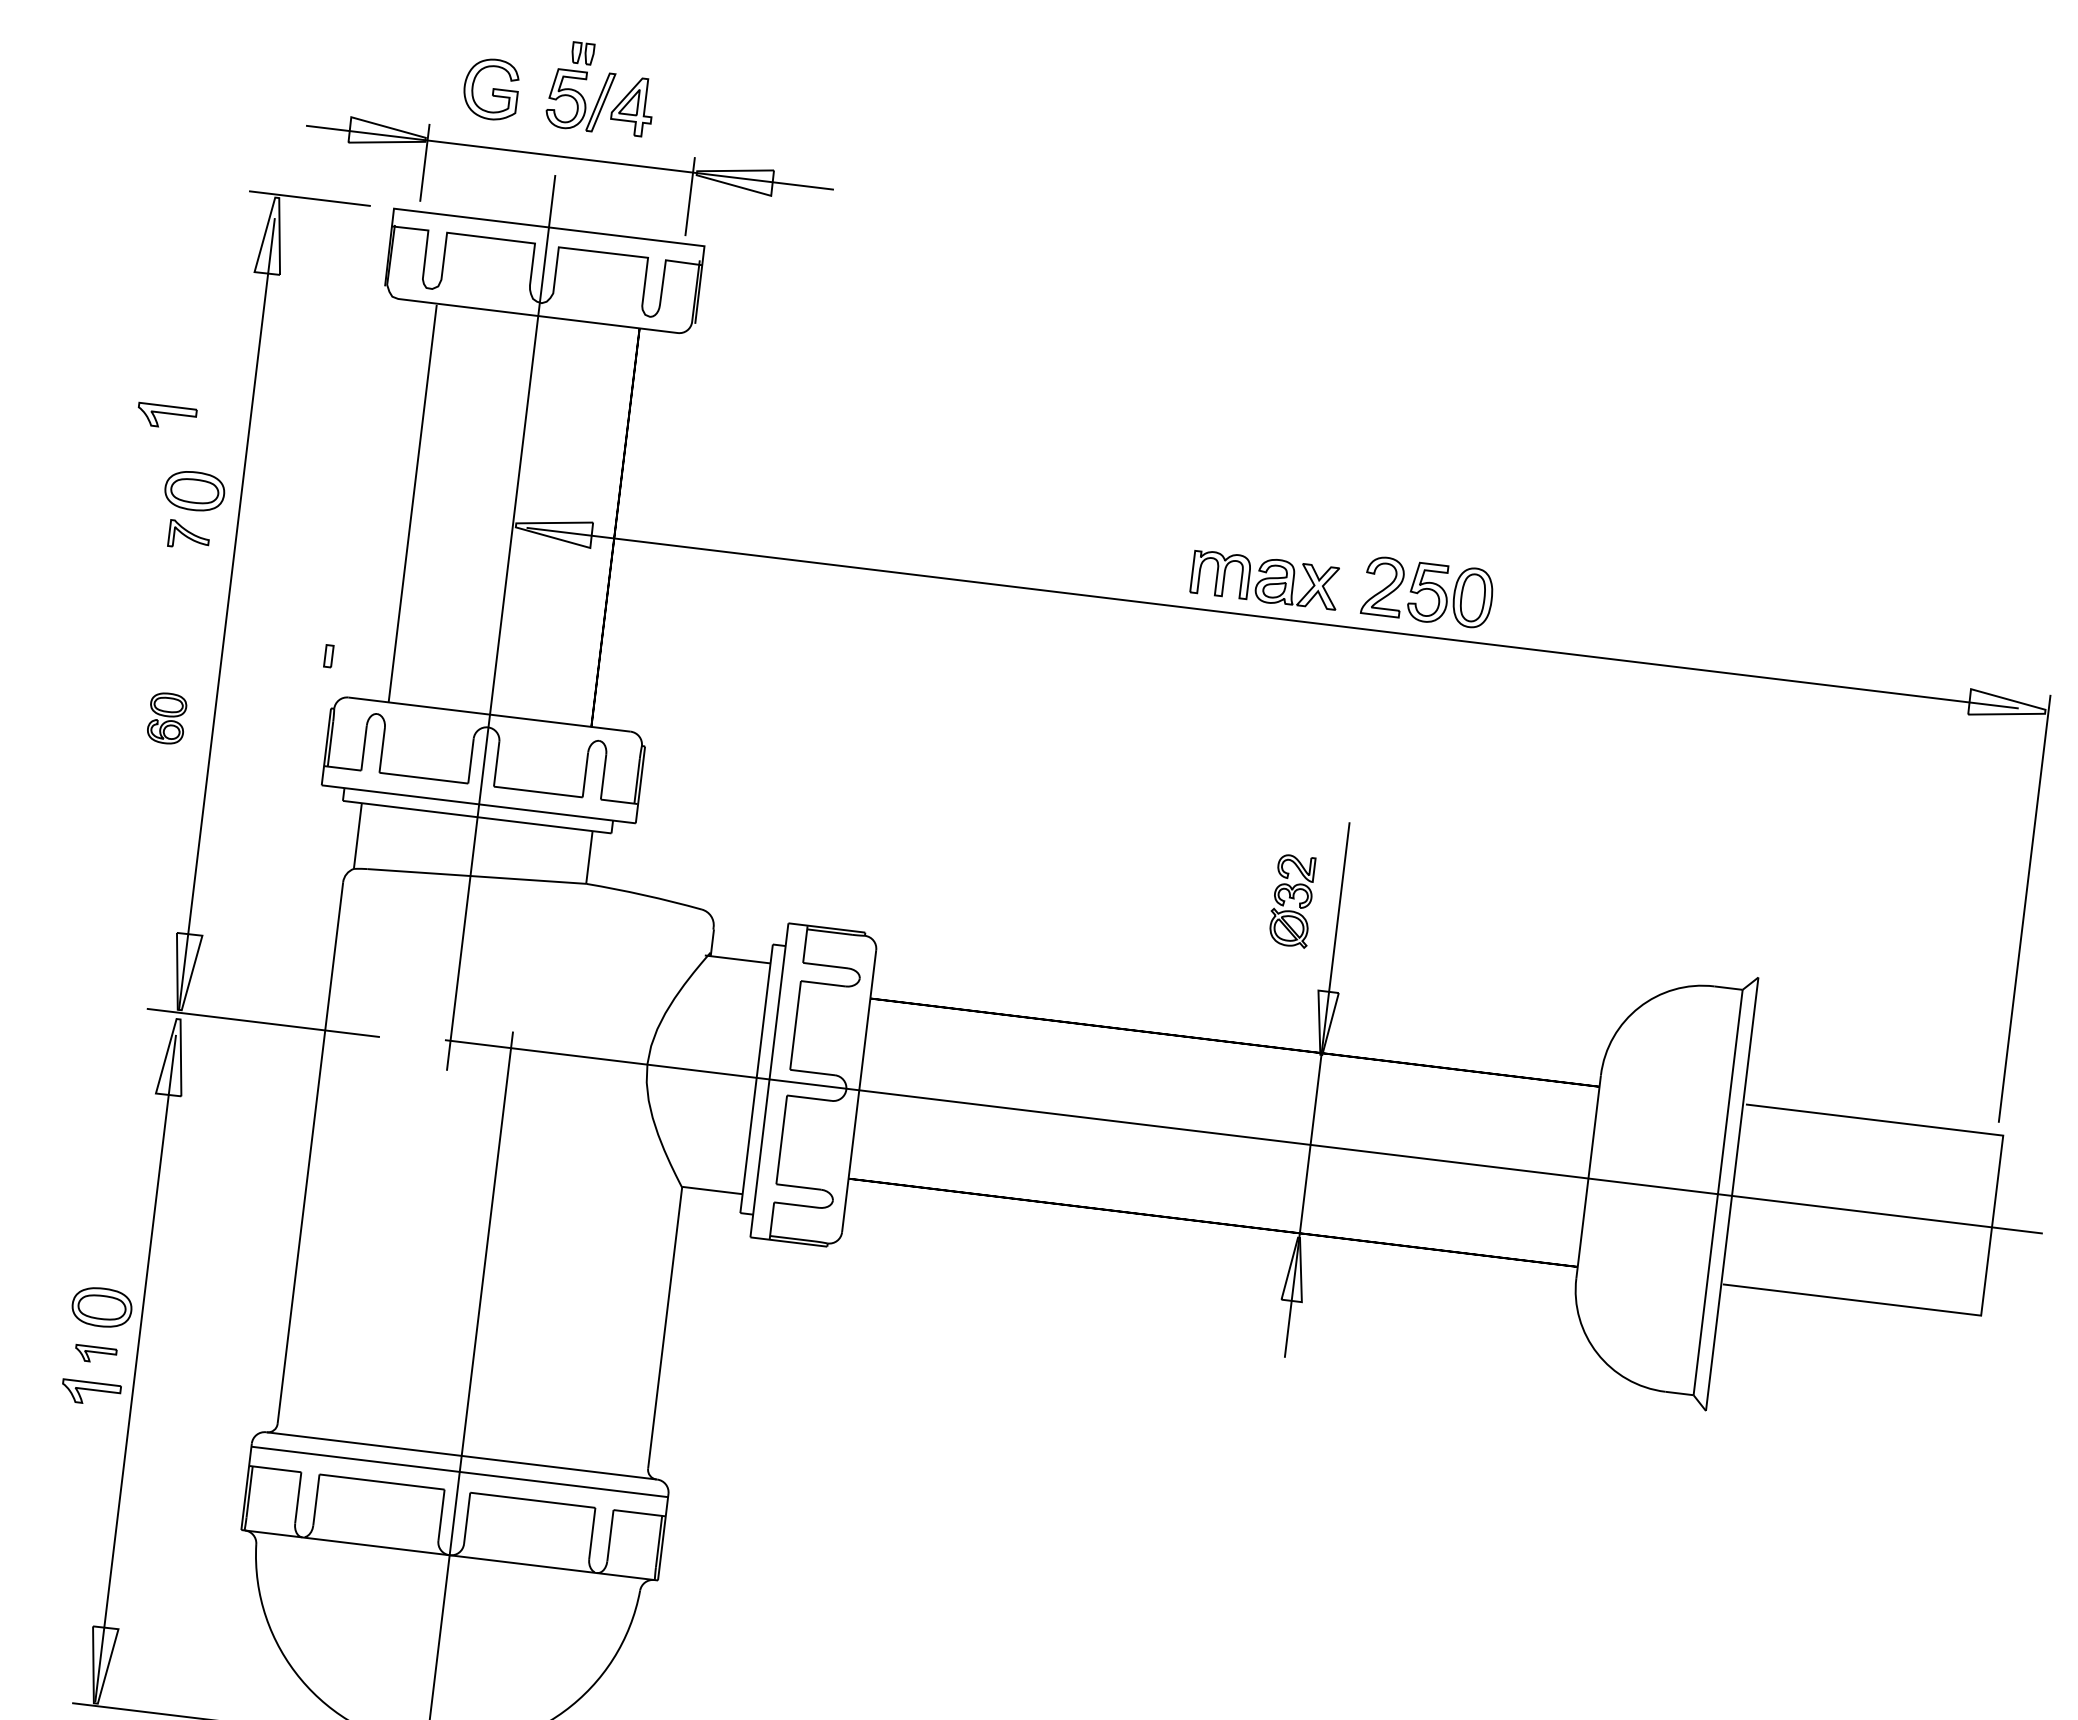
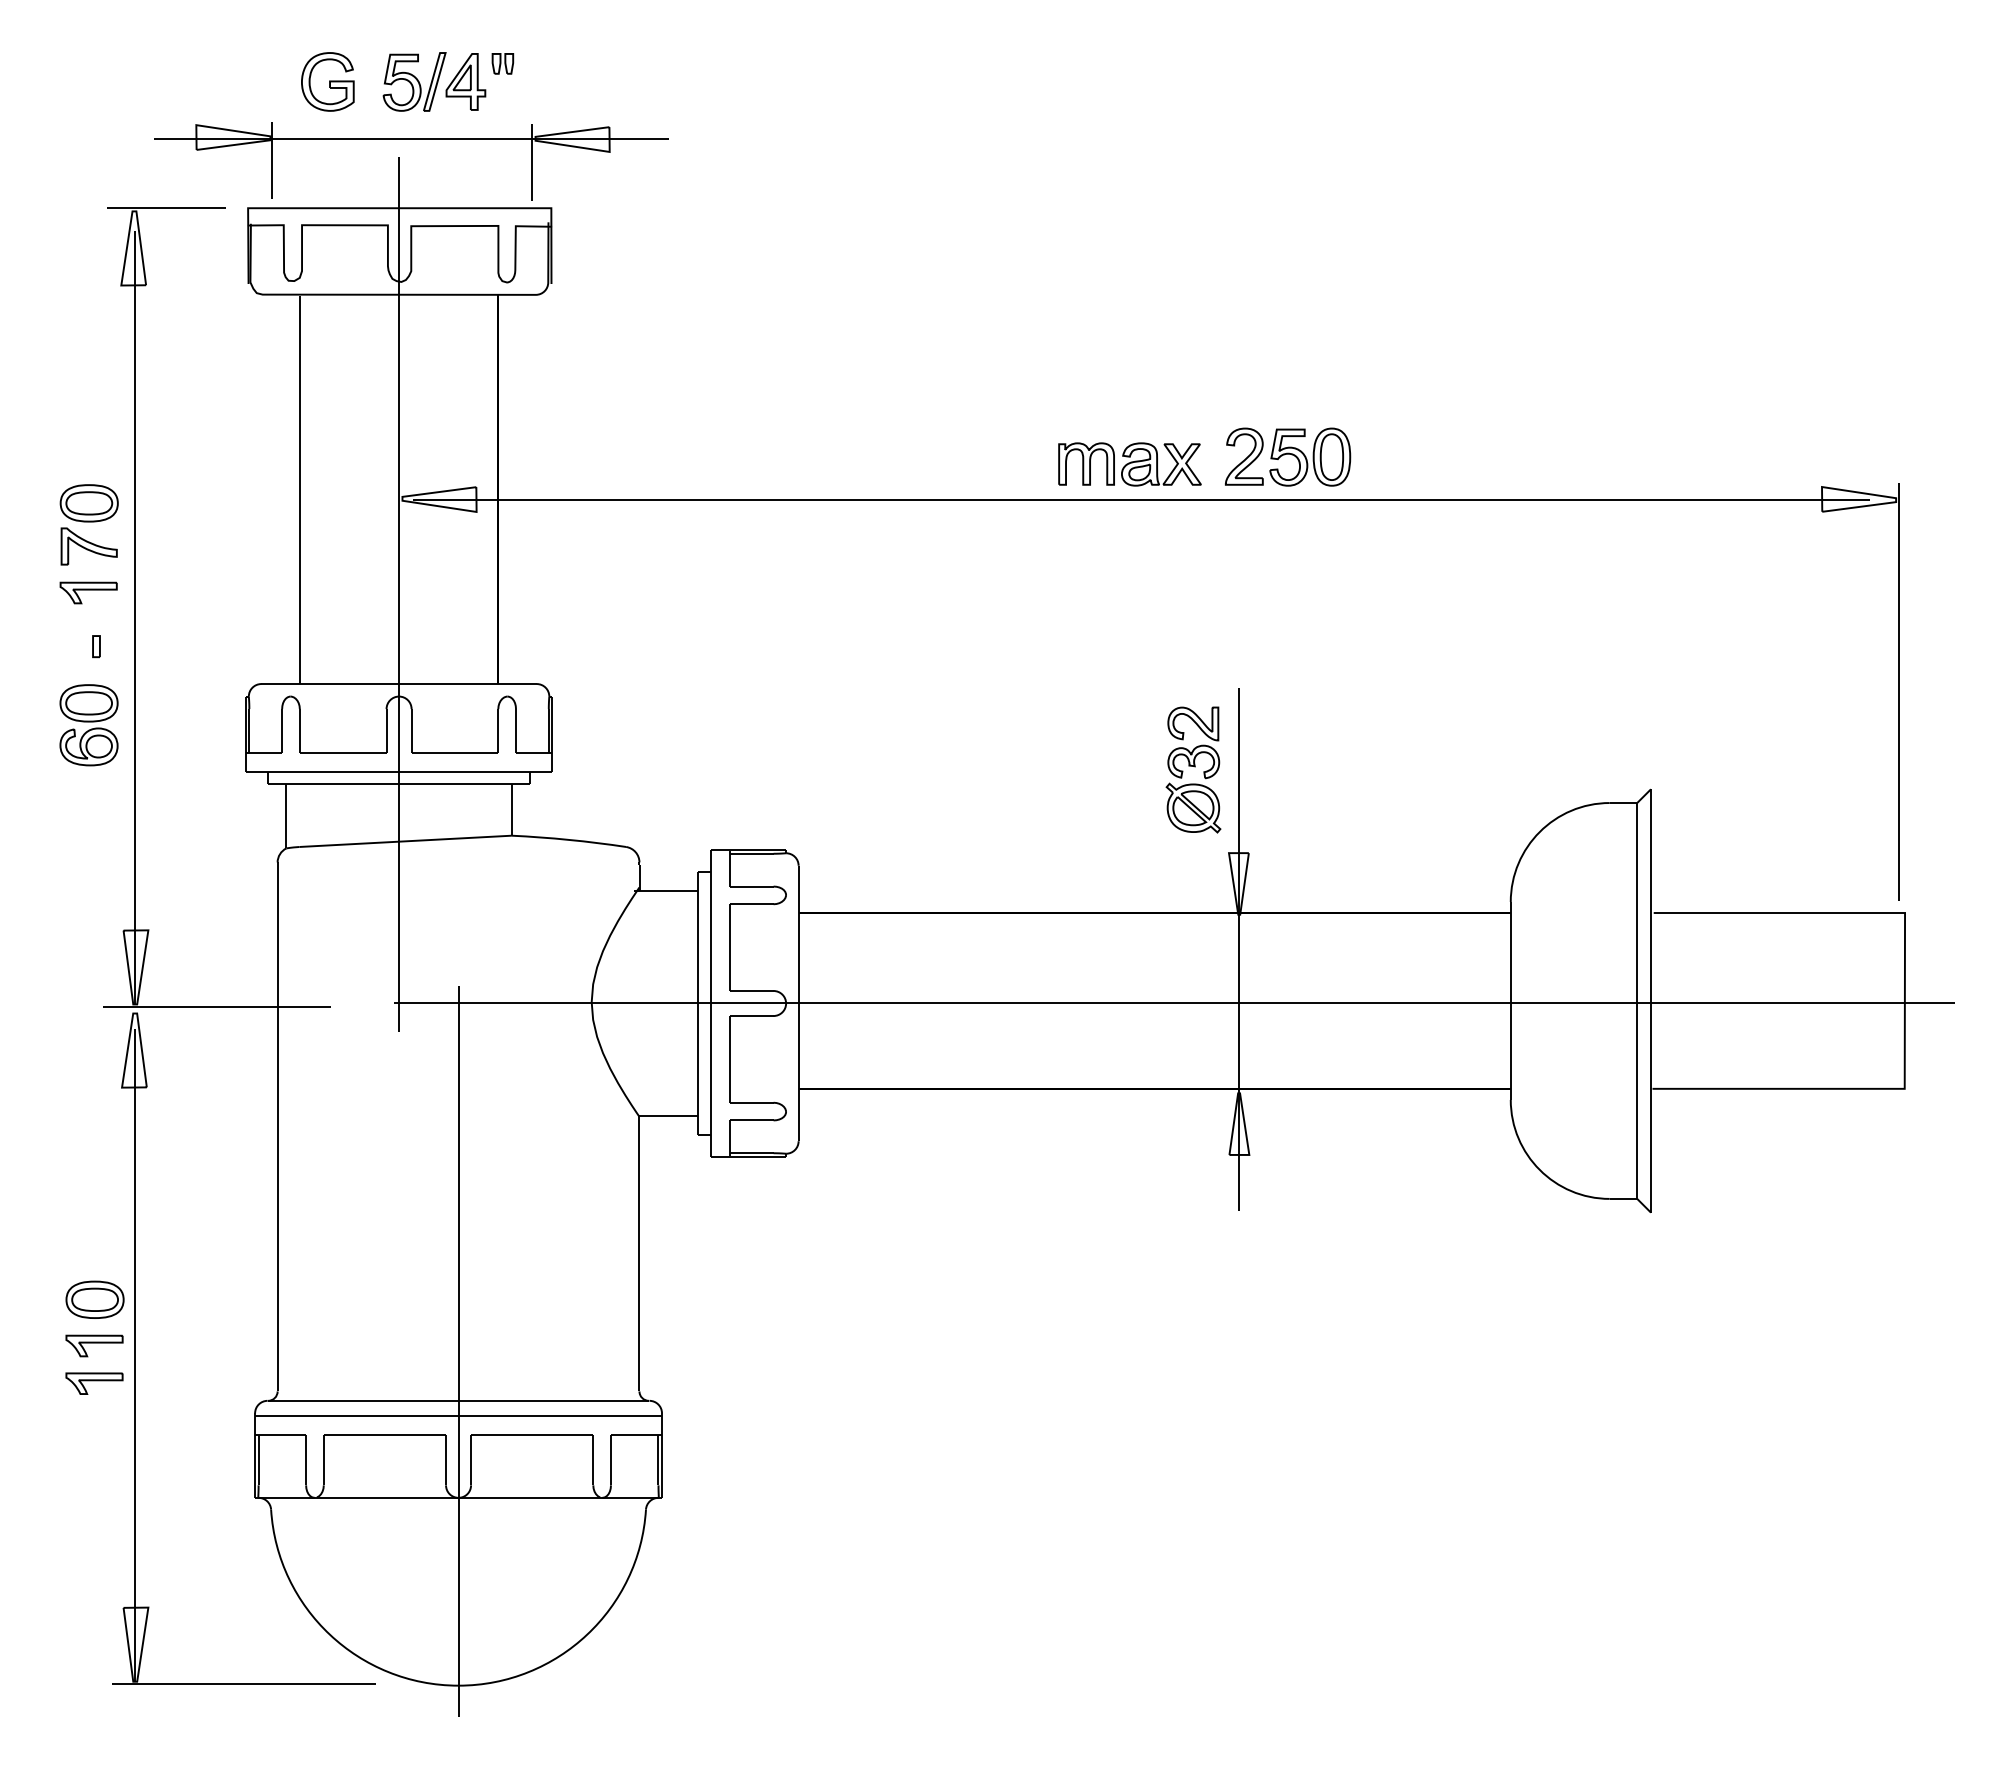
part: (582, 53) -> (502, 63), moved
part: (166, 416) -> (88, 592), moved
part: (188, 535) -> (88, 546), size x1.43
part: (328, 656) -> (96, 646), moved
part: (166, 718) -> (88, 725), size x1.67
part: (1292, 900) -> (1193, 769), size x1.43
part: (95, 1354) -> (94, 1345), size x1.43

